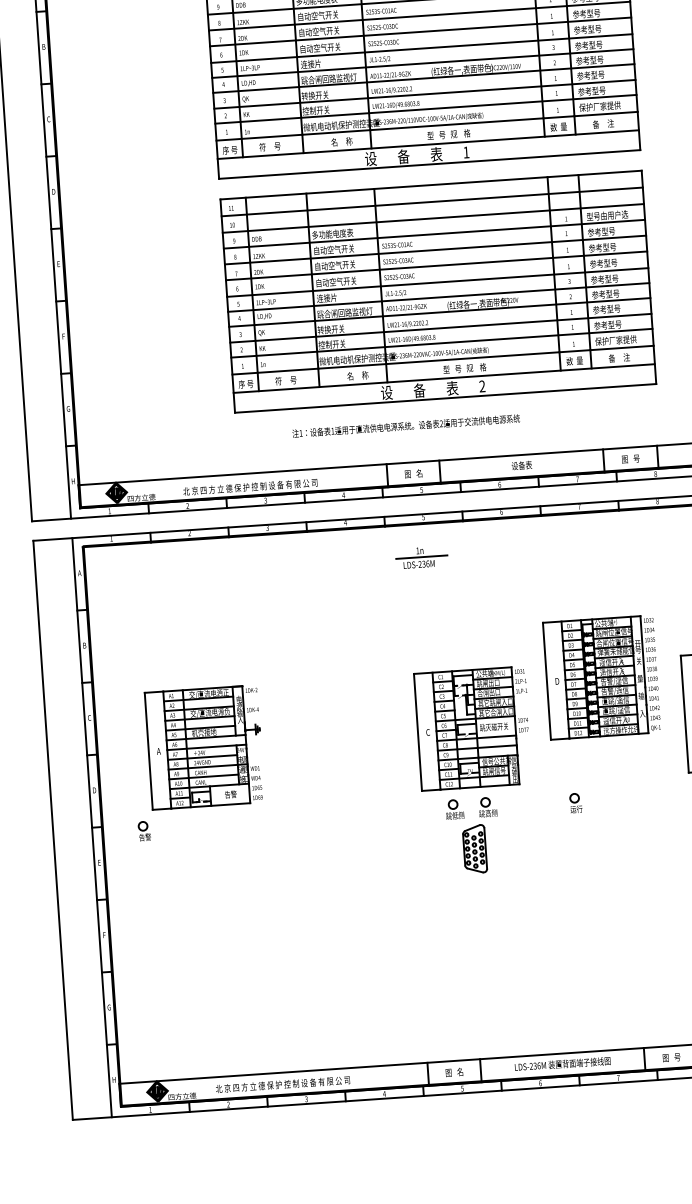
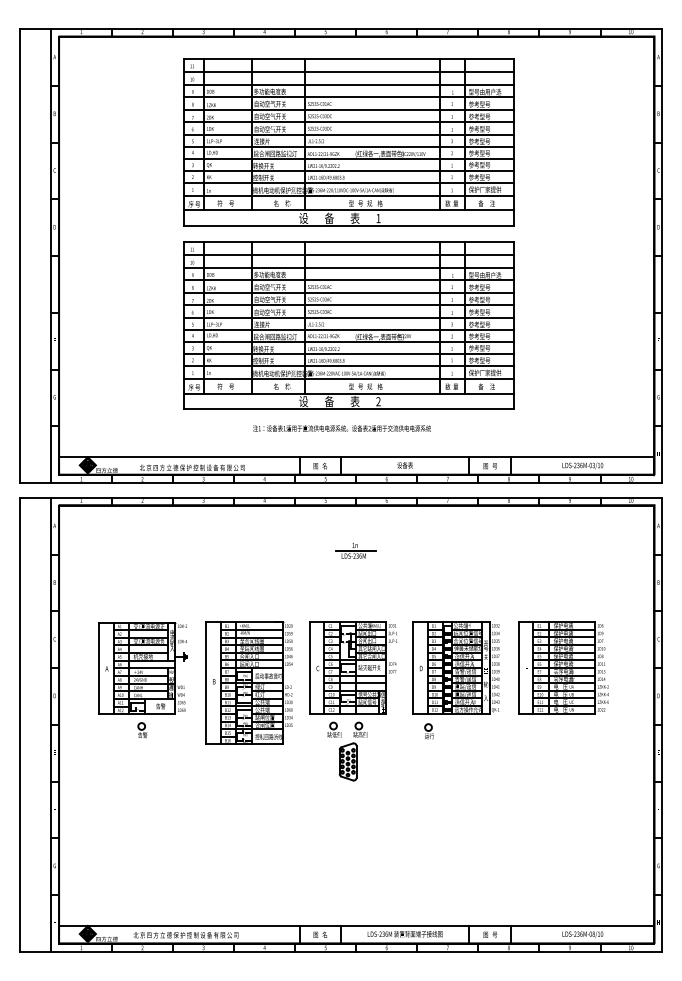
text: (405, 426) -> (341, 428), moved
part: (420, 557) -> (355, 550), moved
part: (600, 677) -> (455, 667), moved
part: (340, 756) -> (248, 682), added
part: (144, 830) -> (142, 729), moved

